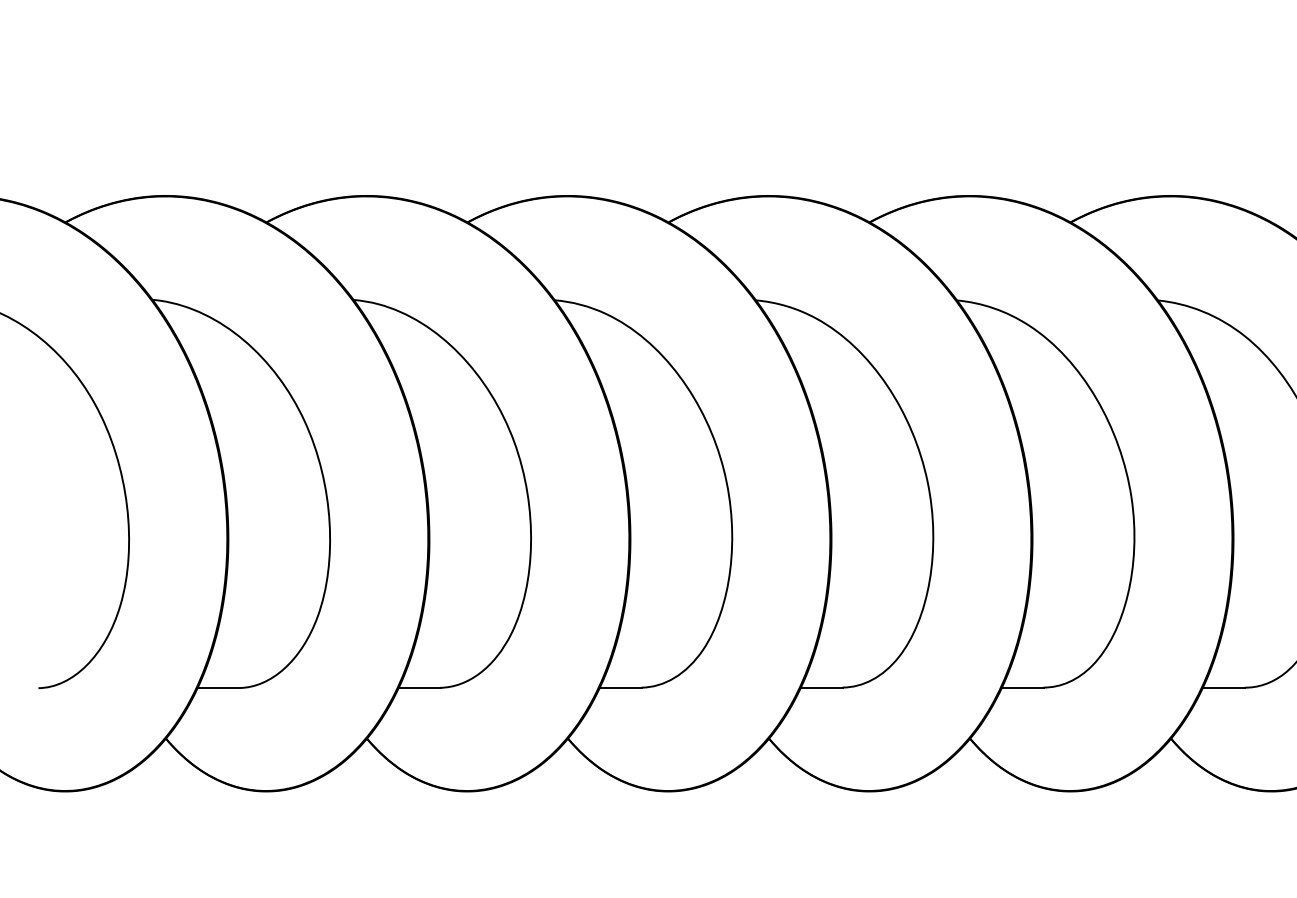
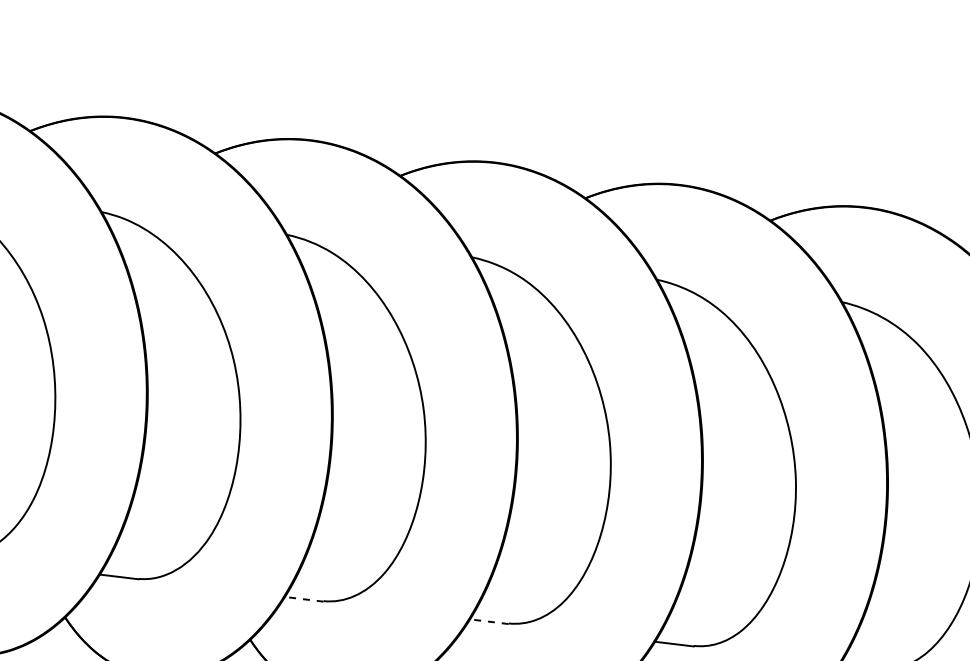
line: (620, 688) -> (304, 599), solid -> dashed
line: (821, 688) -> (489, 621), solid -> dashed

